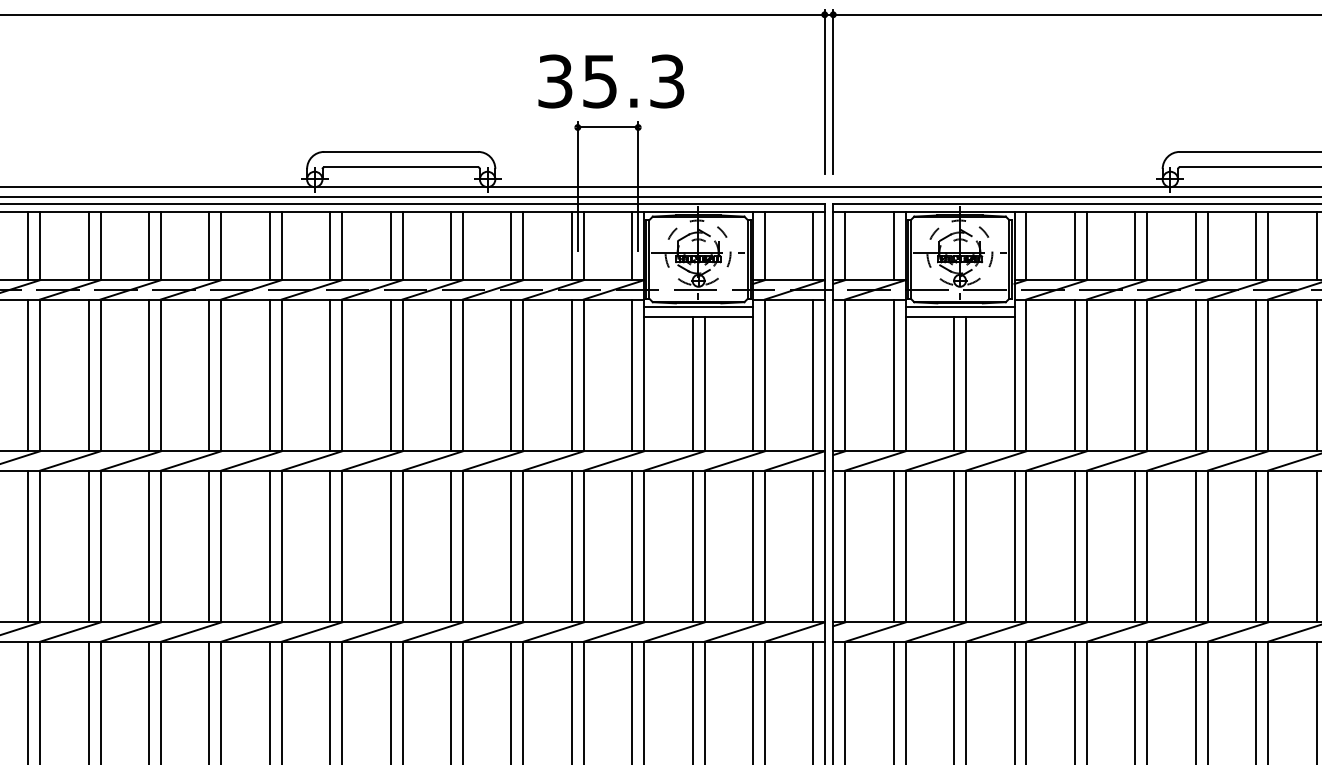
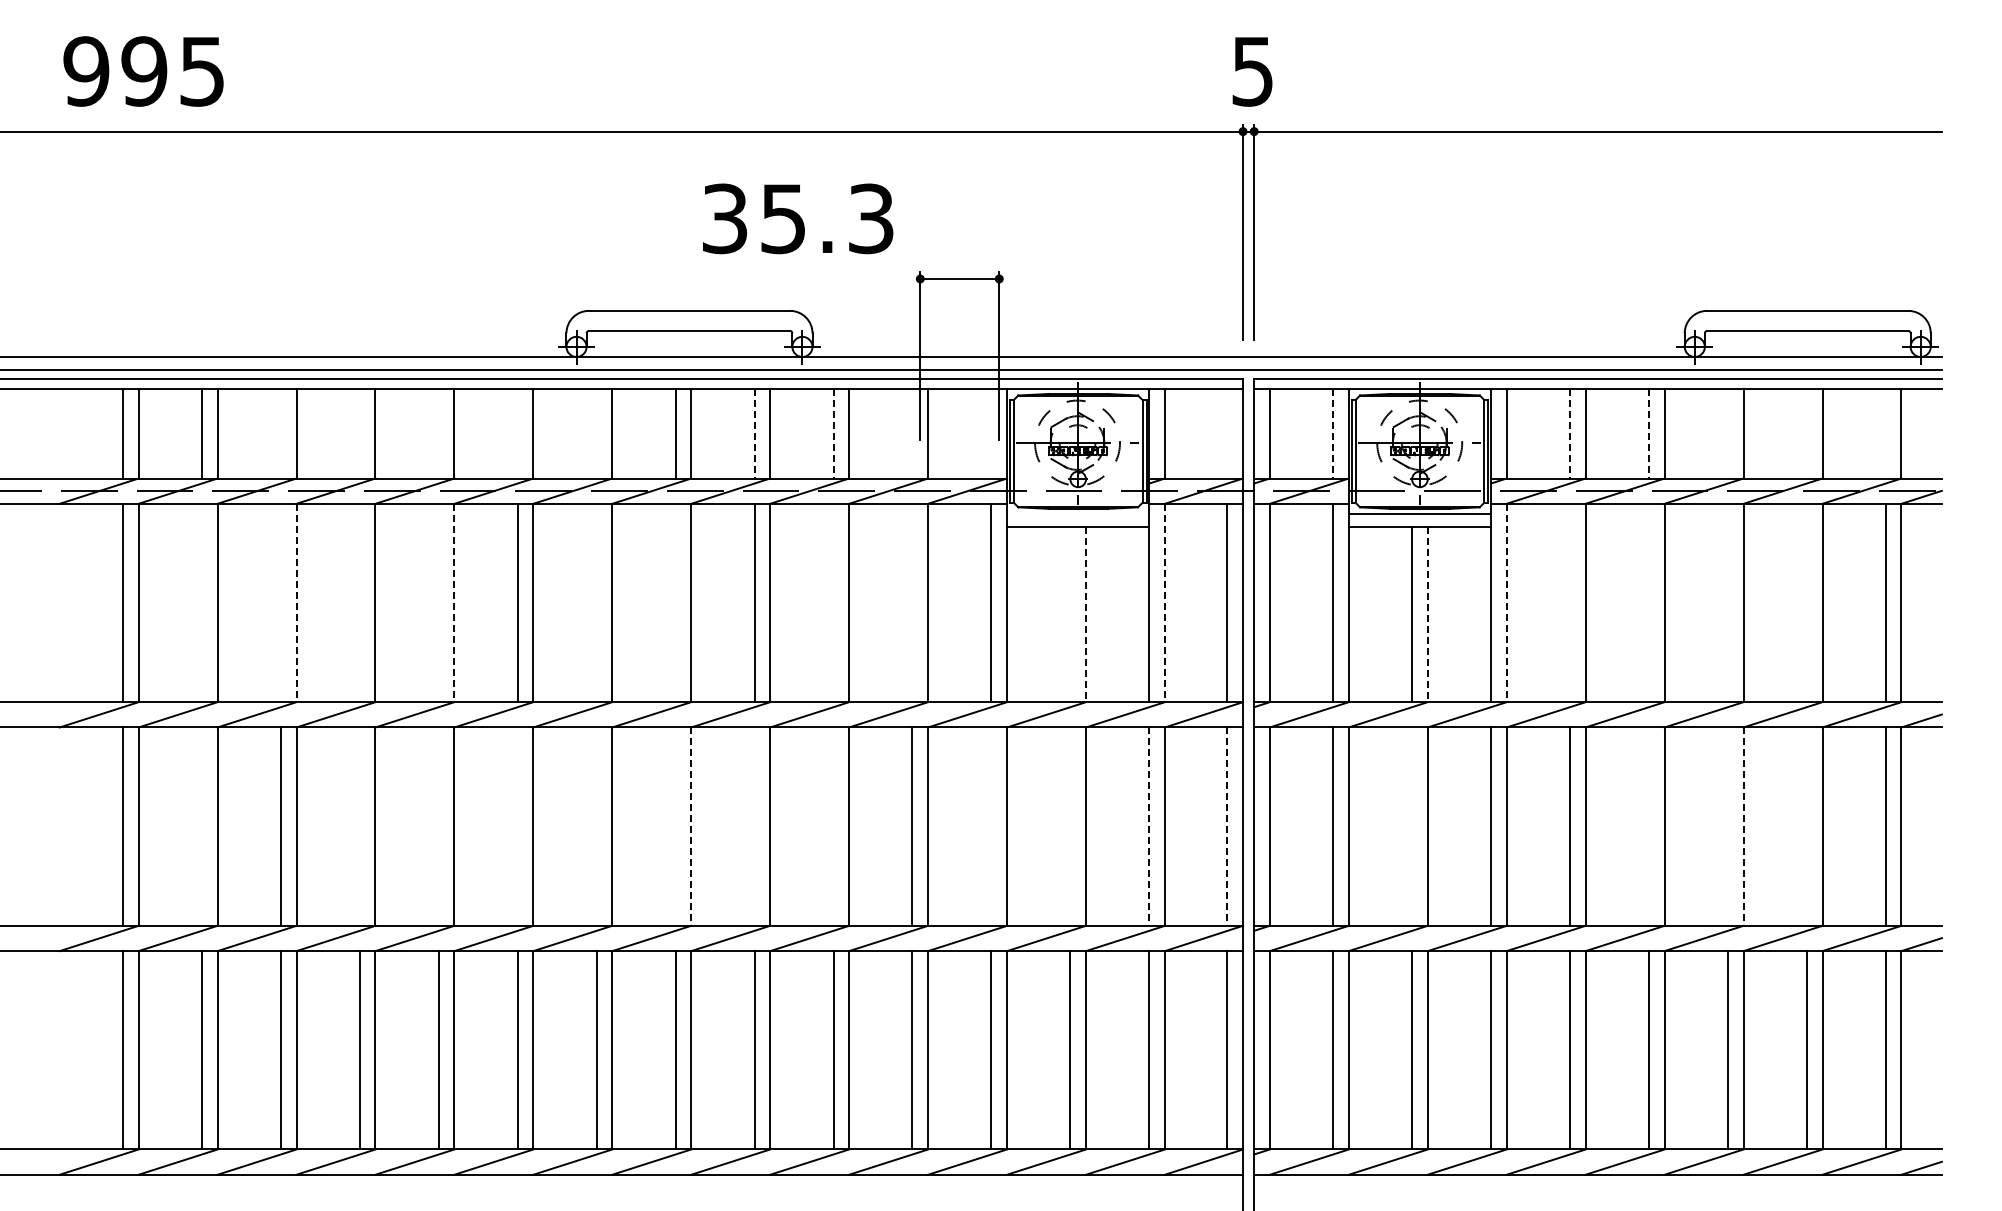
text: (611, 81) -> (798, 218), moved
line: (88, 245) -> (280, 433), removed
line: (148, 245) -> (359, 433), removed
line: (209, 245) -> (438, 433), removed
line: (269, 245) -> (517, 433), removed
line: (330, 245) -> (596, 433), removed
line: (450, 245) -> (754, 433), solid -> dashed
line: (511, 245) -> (833, 433), solid -> dashed
line: (571, 245) -> (912, 433), removed
line: (632, 245) -> (991, 433), removed
line: (812, 245) -> (1227, 433), removed
line: (893, 245) -> (1333, 433), solid -> dashed
line: (1075, 245) -> (1570, 433), solid -> dashed
line: (1134, 245) -> (1648, 433), solid -> dashed
line: (1195, 245) -> (1727, 433), removed
line: (1255, 245) -> (1806, 433), removed
line: (1316, 245) -> (1885, 433), removed
line: (698, 306) -> (1078, 513), removed
line: (27, 375) -> (201, 602), removed
line: (88, 375) -> (280, 602), removed
line: (100, 375) -> (296, 603), solid -> dashed
line: (148, 375) -> (359, 602), removed
line: (209, 375) -> (438, 602), removed
line: (221, 375) -> (454, 603), solid -> dashed
line: (330, 375) -> (596, 602), removed
line: (390, 375) -> (675, 602), removed
line: (511, 375) -> (833, 602), removed
line: (571, 375) -> (912, 602), removed
line: (764, 375) -> (1164, 603), solid -> dashed
line: (1026, 375) -> (1506, 603), solid -> dashed
line: (1075, 375) -> (1570, 602), removed
line: (1134, 375) -> (1648, 602), removed
line: (1195, 375) -> (1727, 602), removed
line: (1255, 375) -> (1806, 602), removed
line: (692, 384) -> (1070, 614), removed
line: (704, 384) -> (1086, 614), solid -> dashed
line: (965, 384) -> (1427, 614), solid -> dashed
line: (27, 546) -> (201, 826), removed
line: (148, 546) -> (359, 826), removed
line: (209, 546) -> (438, 826), removed
line: (269, 546) -> (517, 826), removed
line: (330, 546) -> (596, 826), removed
line: (390, 546) -> (675, 826), removed
line: (450, 546) -> (754, 826), removed
line: (511, 546) -> (833, 826), removed
line: (632, 546) -> (991, 826), removed
line: (692, 546) -> (1070, 826), removed
line: (954, 546) -> (1412, 826), removed
line: (1134, 546) -> (1648, 826), removed
line: (1195, 546) -> (1727, 826), removed
line: (1255, 546) -> (1806, 826), removed
line: (402, 547) -> (691, 827), solid -> dashed
line: (753, 547) -> (1149, 827), solid -> dashed
line: (812, 547) -> (1227, 827), solid -> dashed
line: (1207, 547) -> (1743, 827), solid -> dashed

